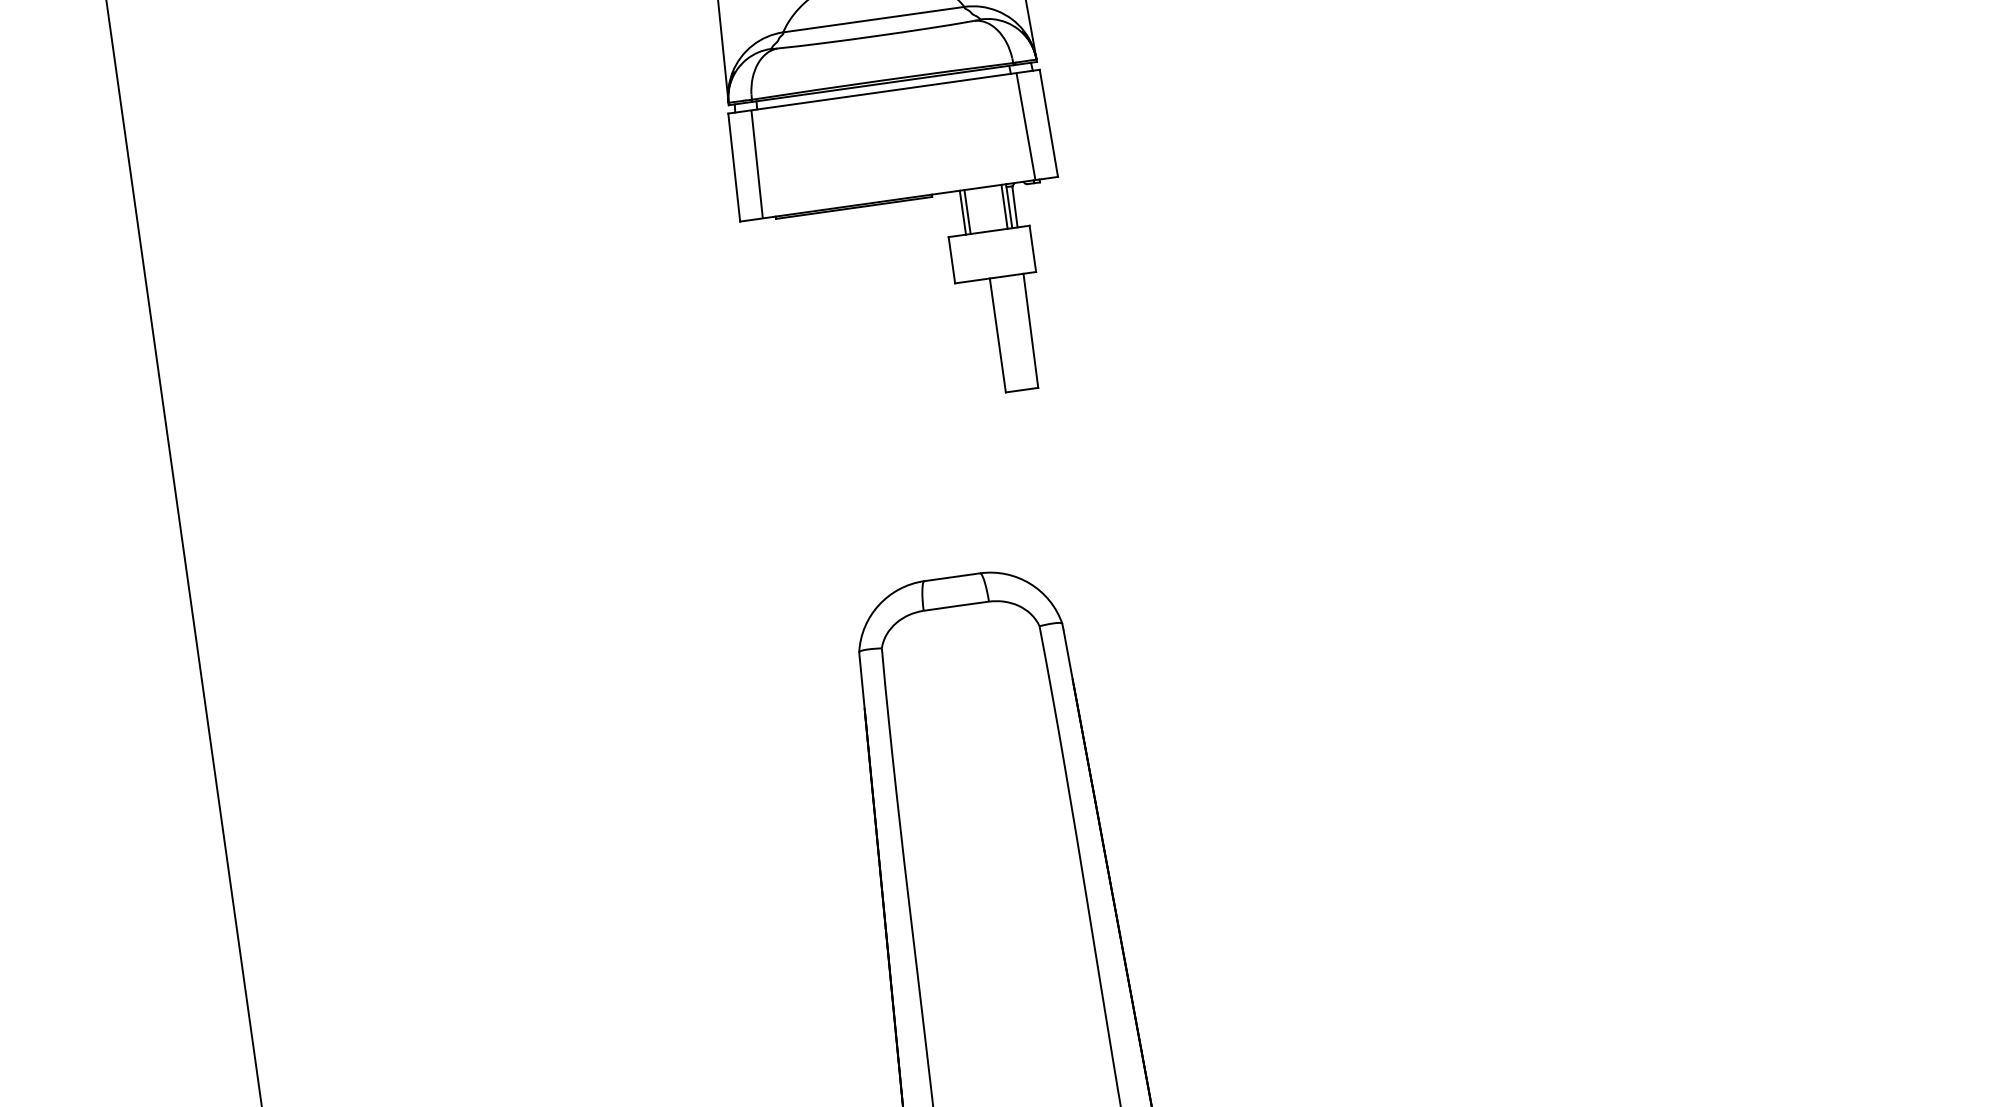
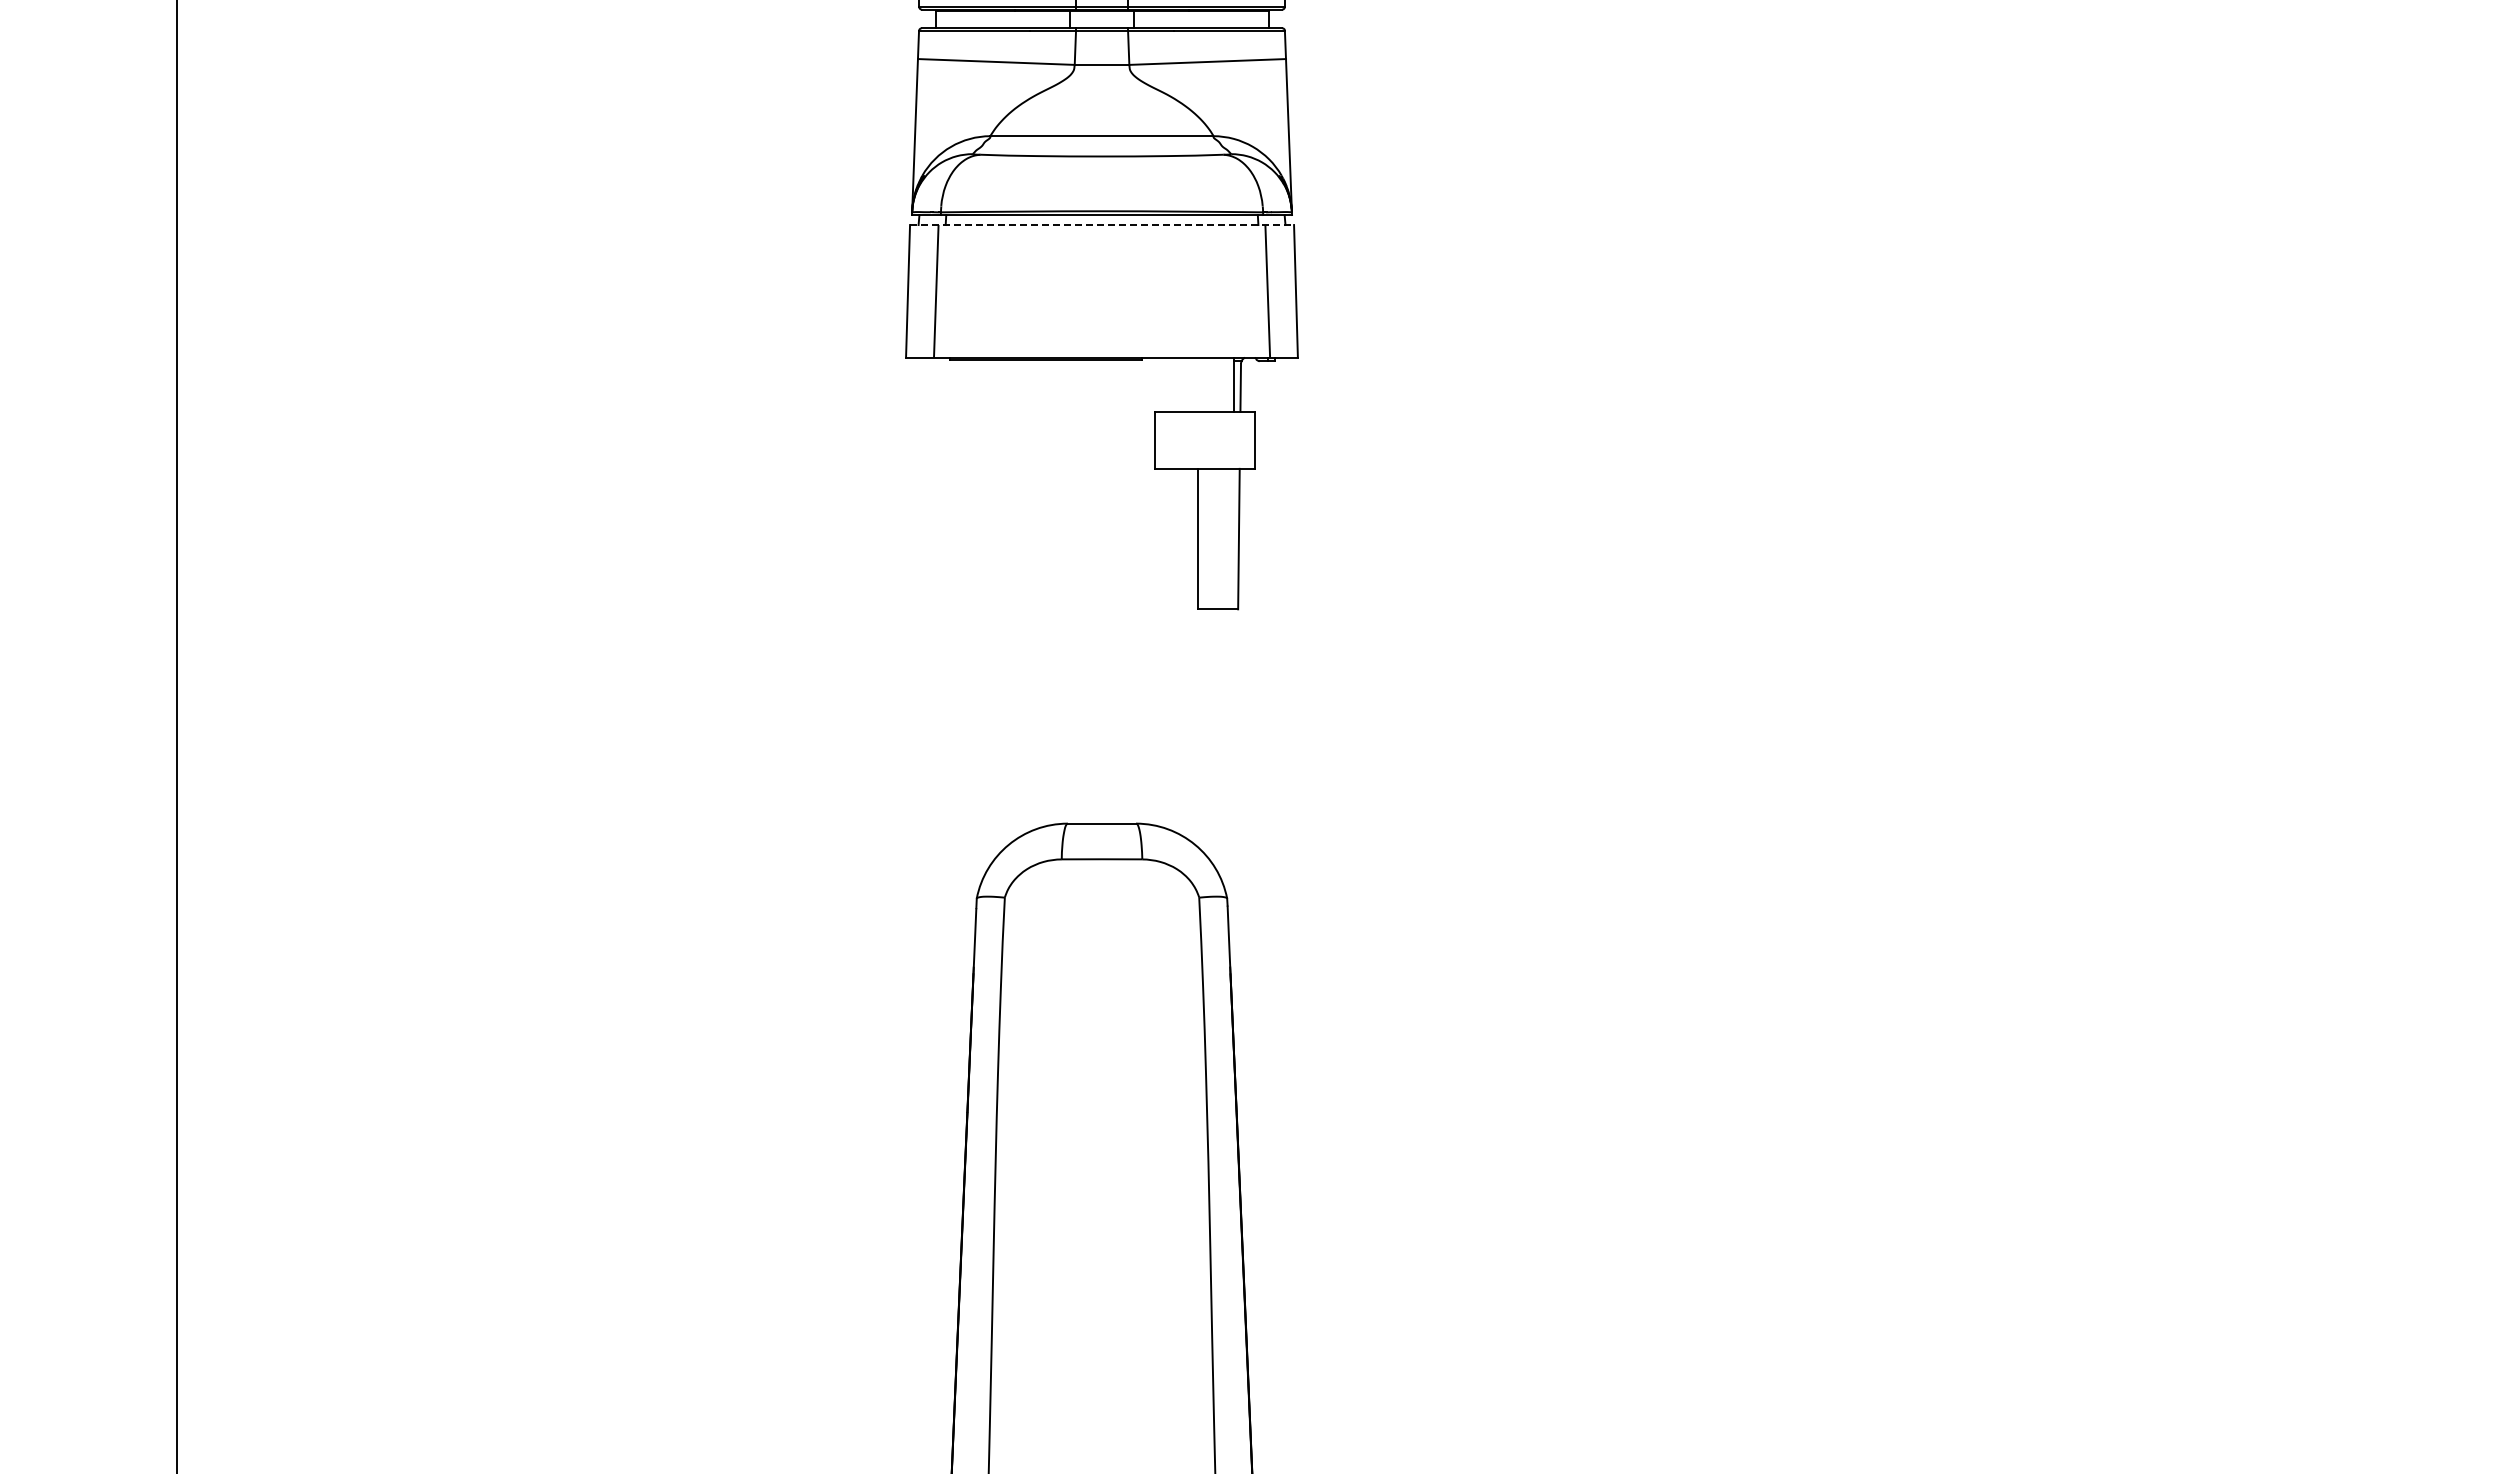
line: (884, 92) -> (1102, 225), solid -> dashed
line: (1004, 206) -> (1228, 384), removed
line: (967, 211) -> (1182, 384), removed
line: (962, 212) -> (1176, 384), removed

